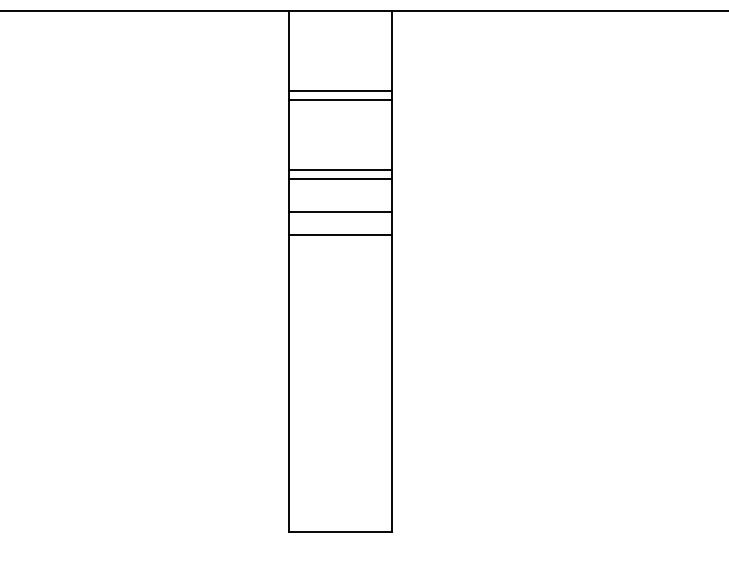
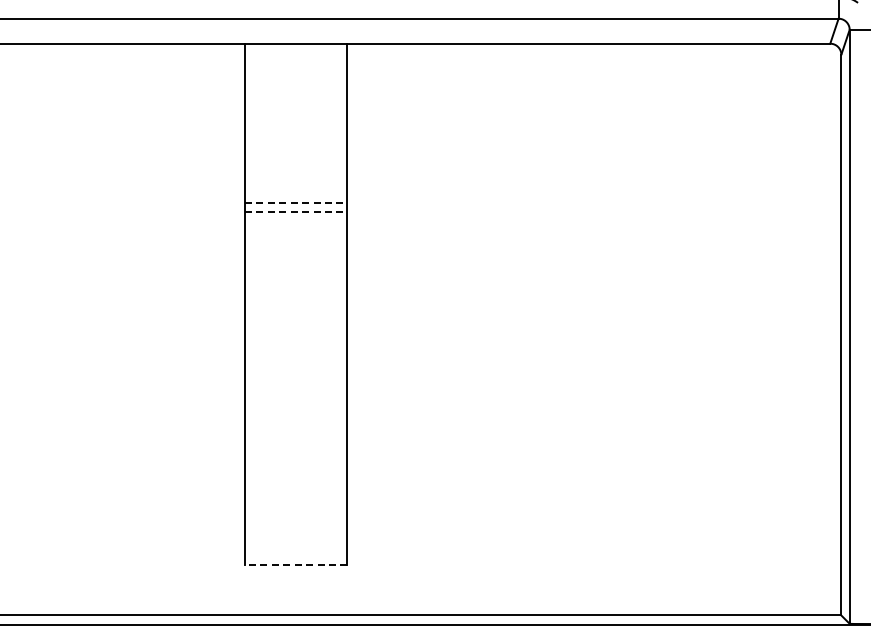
line: (339, 90) -> (295, 123), removed
line: (339, 99) -> (295, 132), removed
line: (340, 169) -> (296, 202), solid -> dashed
line: (340, 179) -> (296, 212), solid -> dashed
line: (339, 211) -> (295, 244), removed
line: (339, 235) -> (295, 268), removed
line: (339, 531) -> (295, 564), solid -> dashed

